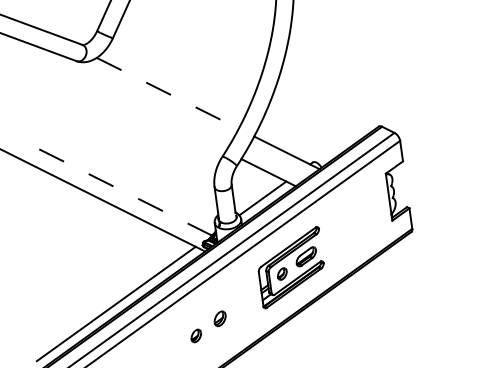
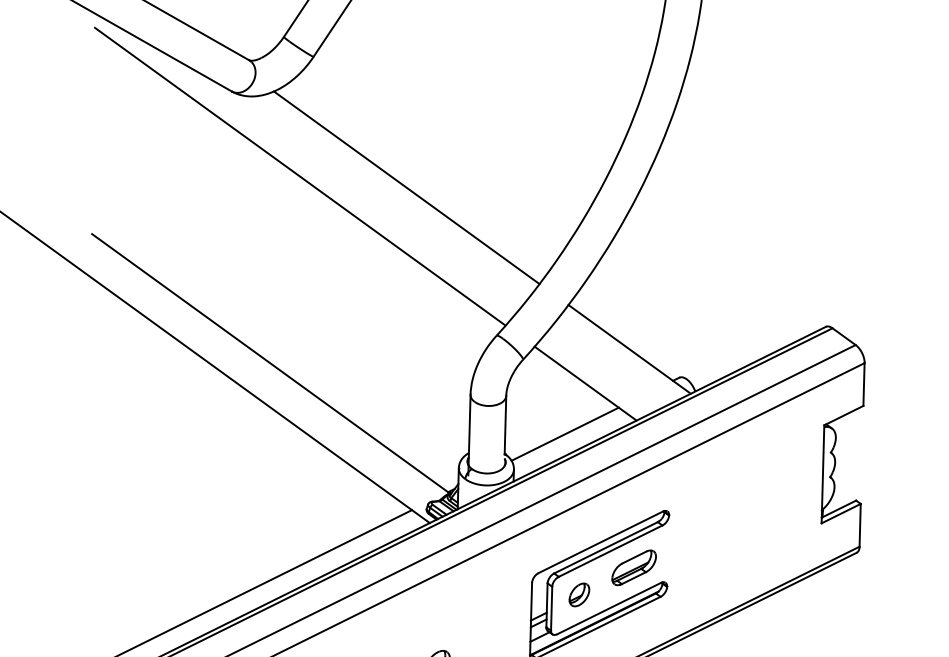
line: (168, 93) -> (408, 188), dashed -> solid
line: (115, 96) -> (299, 176), added
line: (116, 188) -> (270, 364), dashed -> solid

